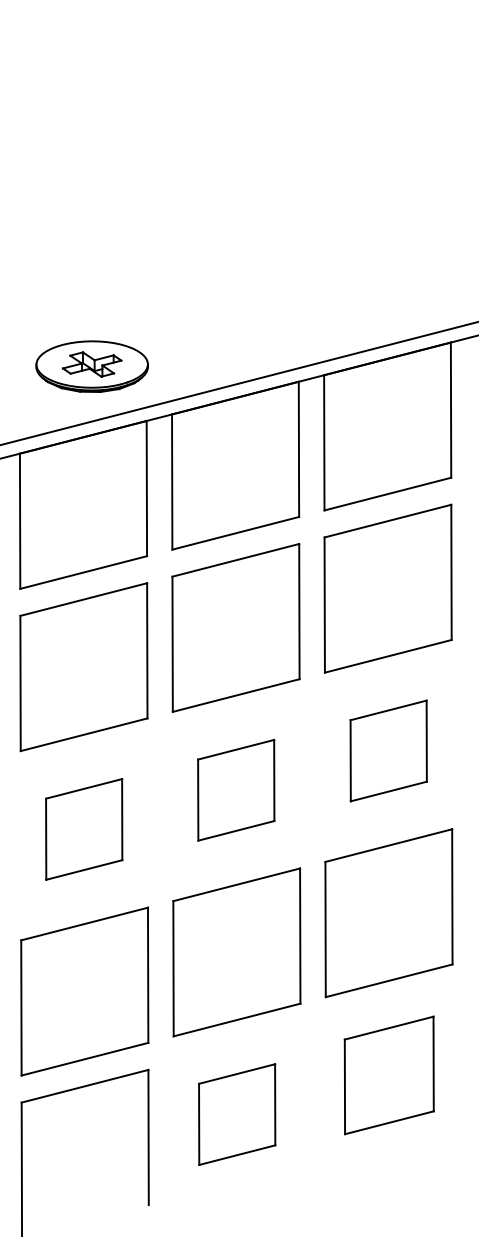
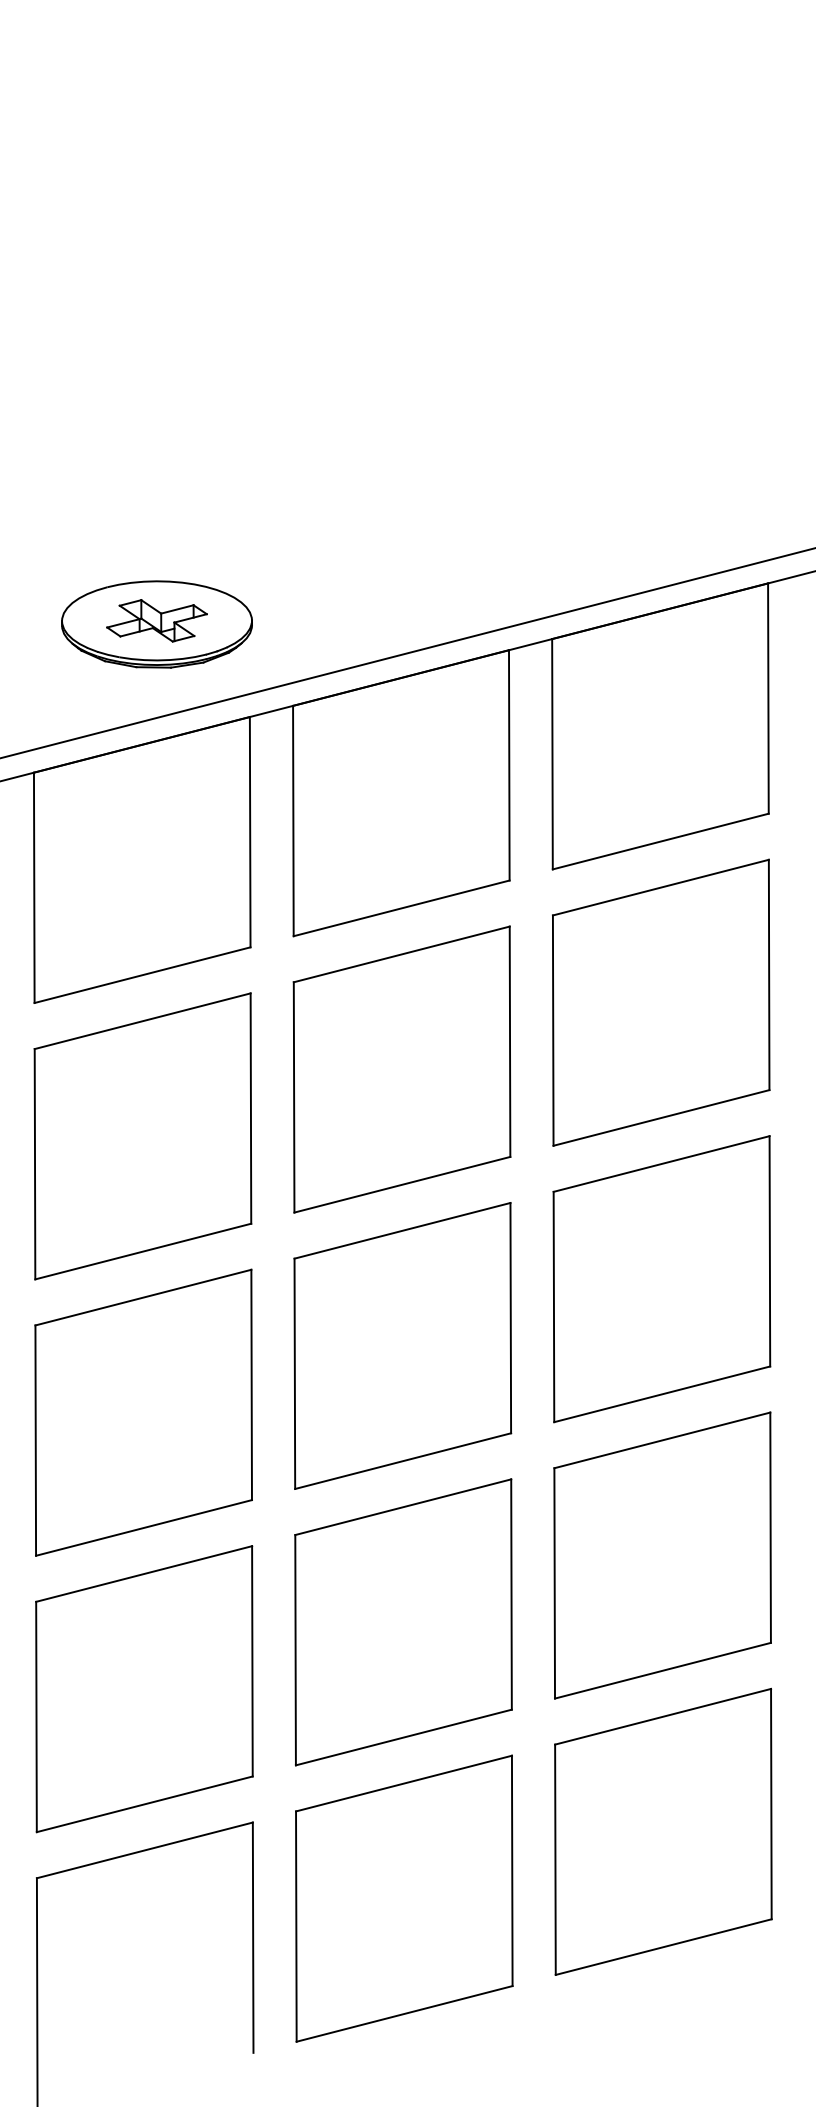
part: (388, 750) -> (661, 1278), size x1.67
part: (235, 790) -> (401, 1346), size x1.67
part: (83, 829) -> (142, 1412), size x1.67
part: (388, 1075) -> (661, 1832), size x1.43
part: (236, 1114) -> (402, 1898), size x1.67

